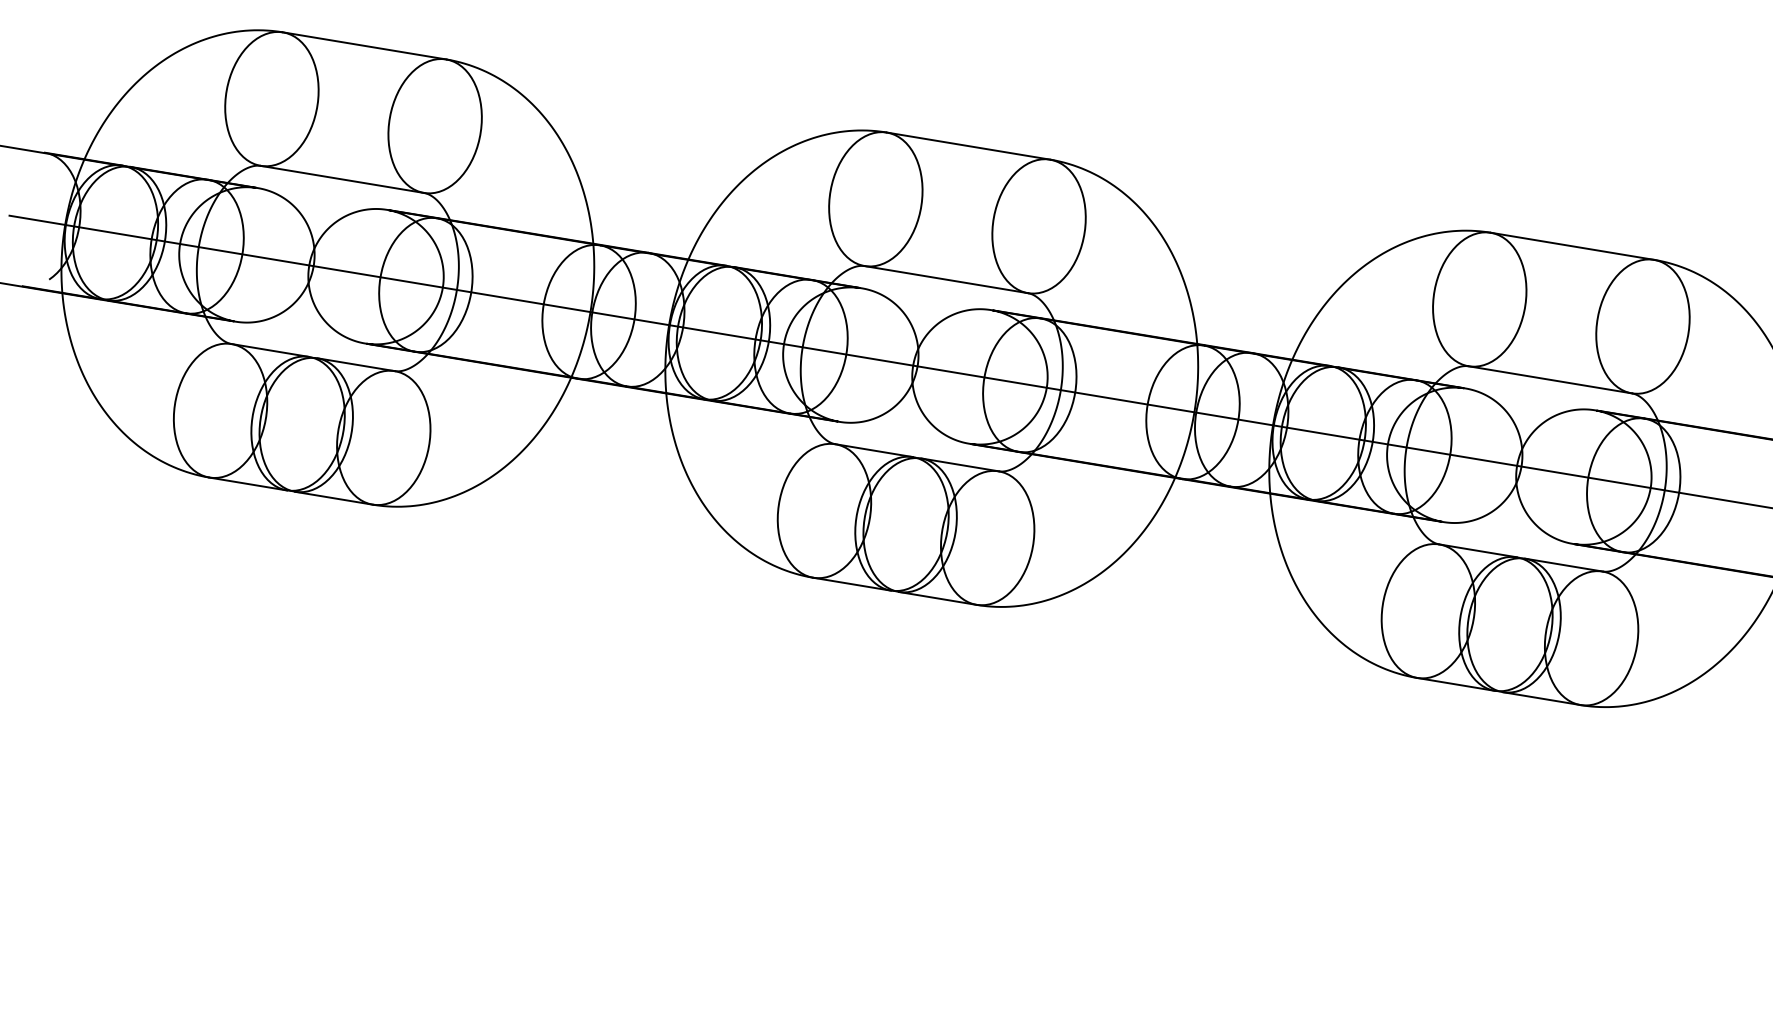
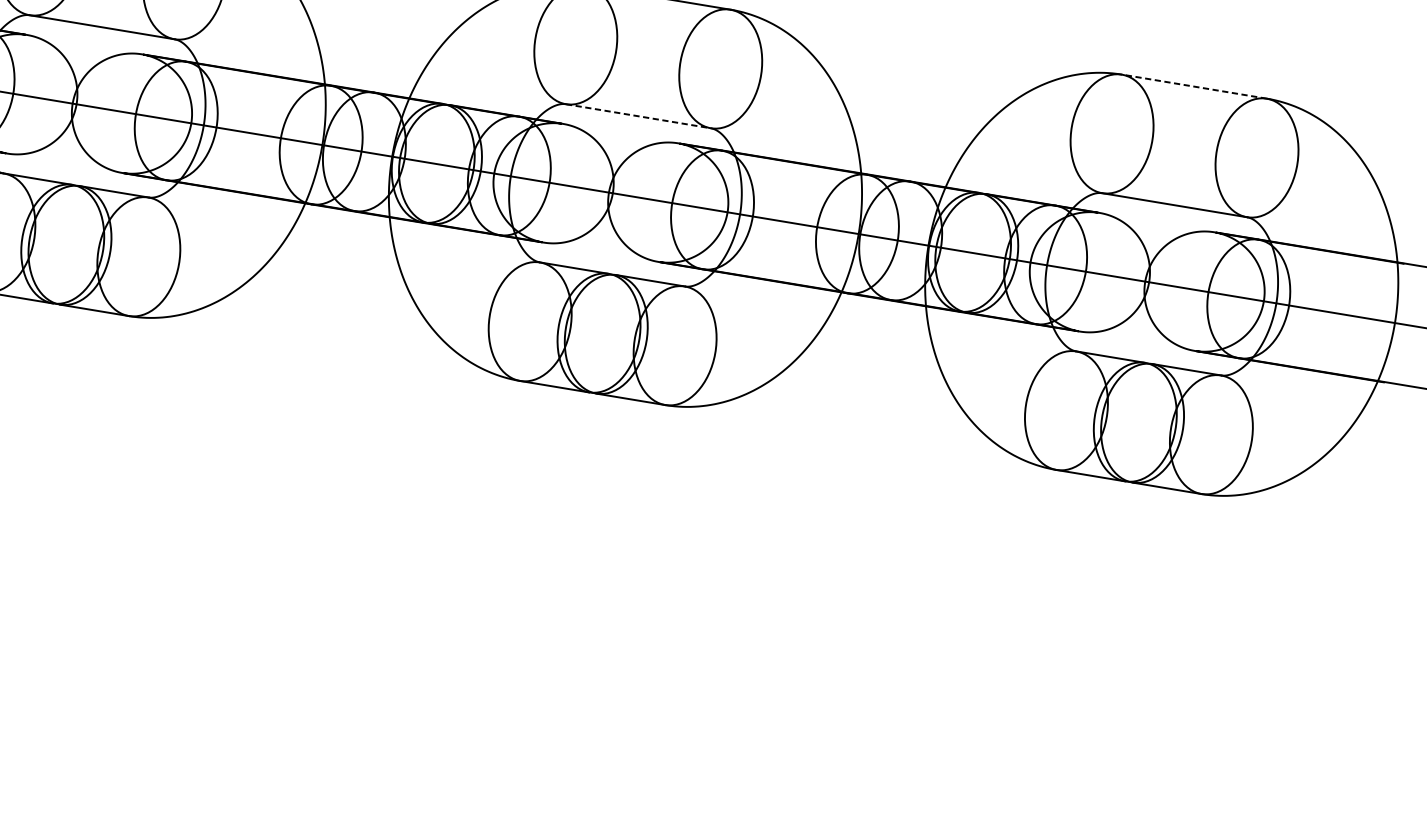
line: (1572, 246) -> (1194, 86), solid -> dashed
line: (946, 279) -> (638, 116), solid -> dashed

